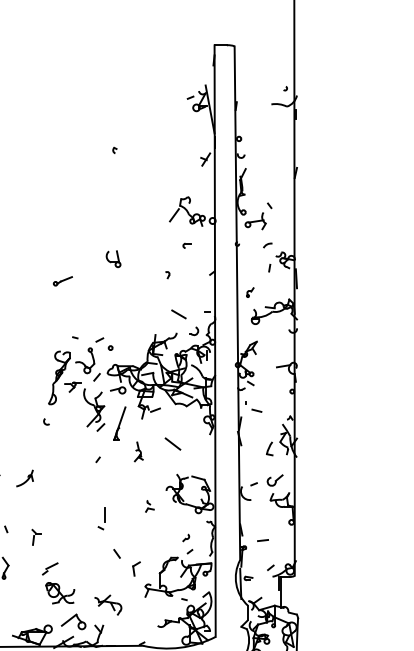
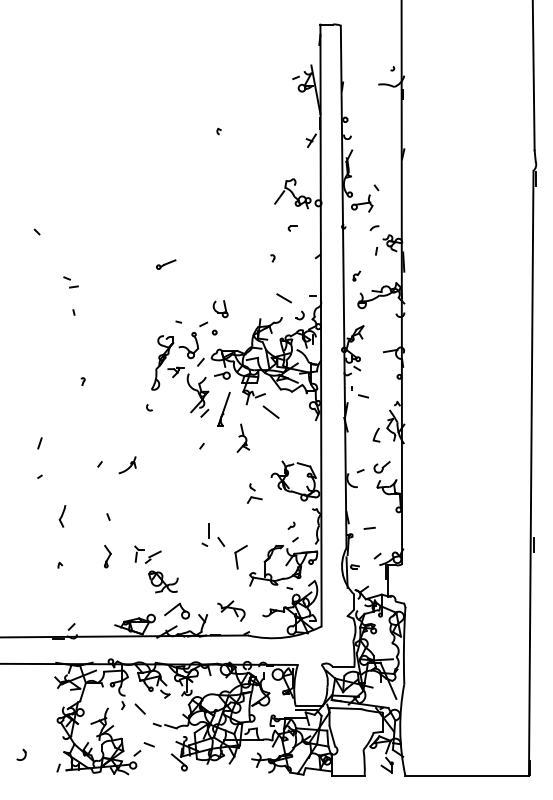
part: (113, 259) -> (220, 309), moved
line: (172, 443) -> (270, 411), moved
part: (138, 451) -> (243, 437), size x1.43
part: (149, 506) -> (254, 493), size x1.67
part: (101, 518) -> (205, 534), moved
part: (36, 536) -> (139, 553), moved
part: (135, 569) -> (240, 557), size x1.67
part: (108, 604) -> (231, 610), moved

